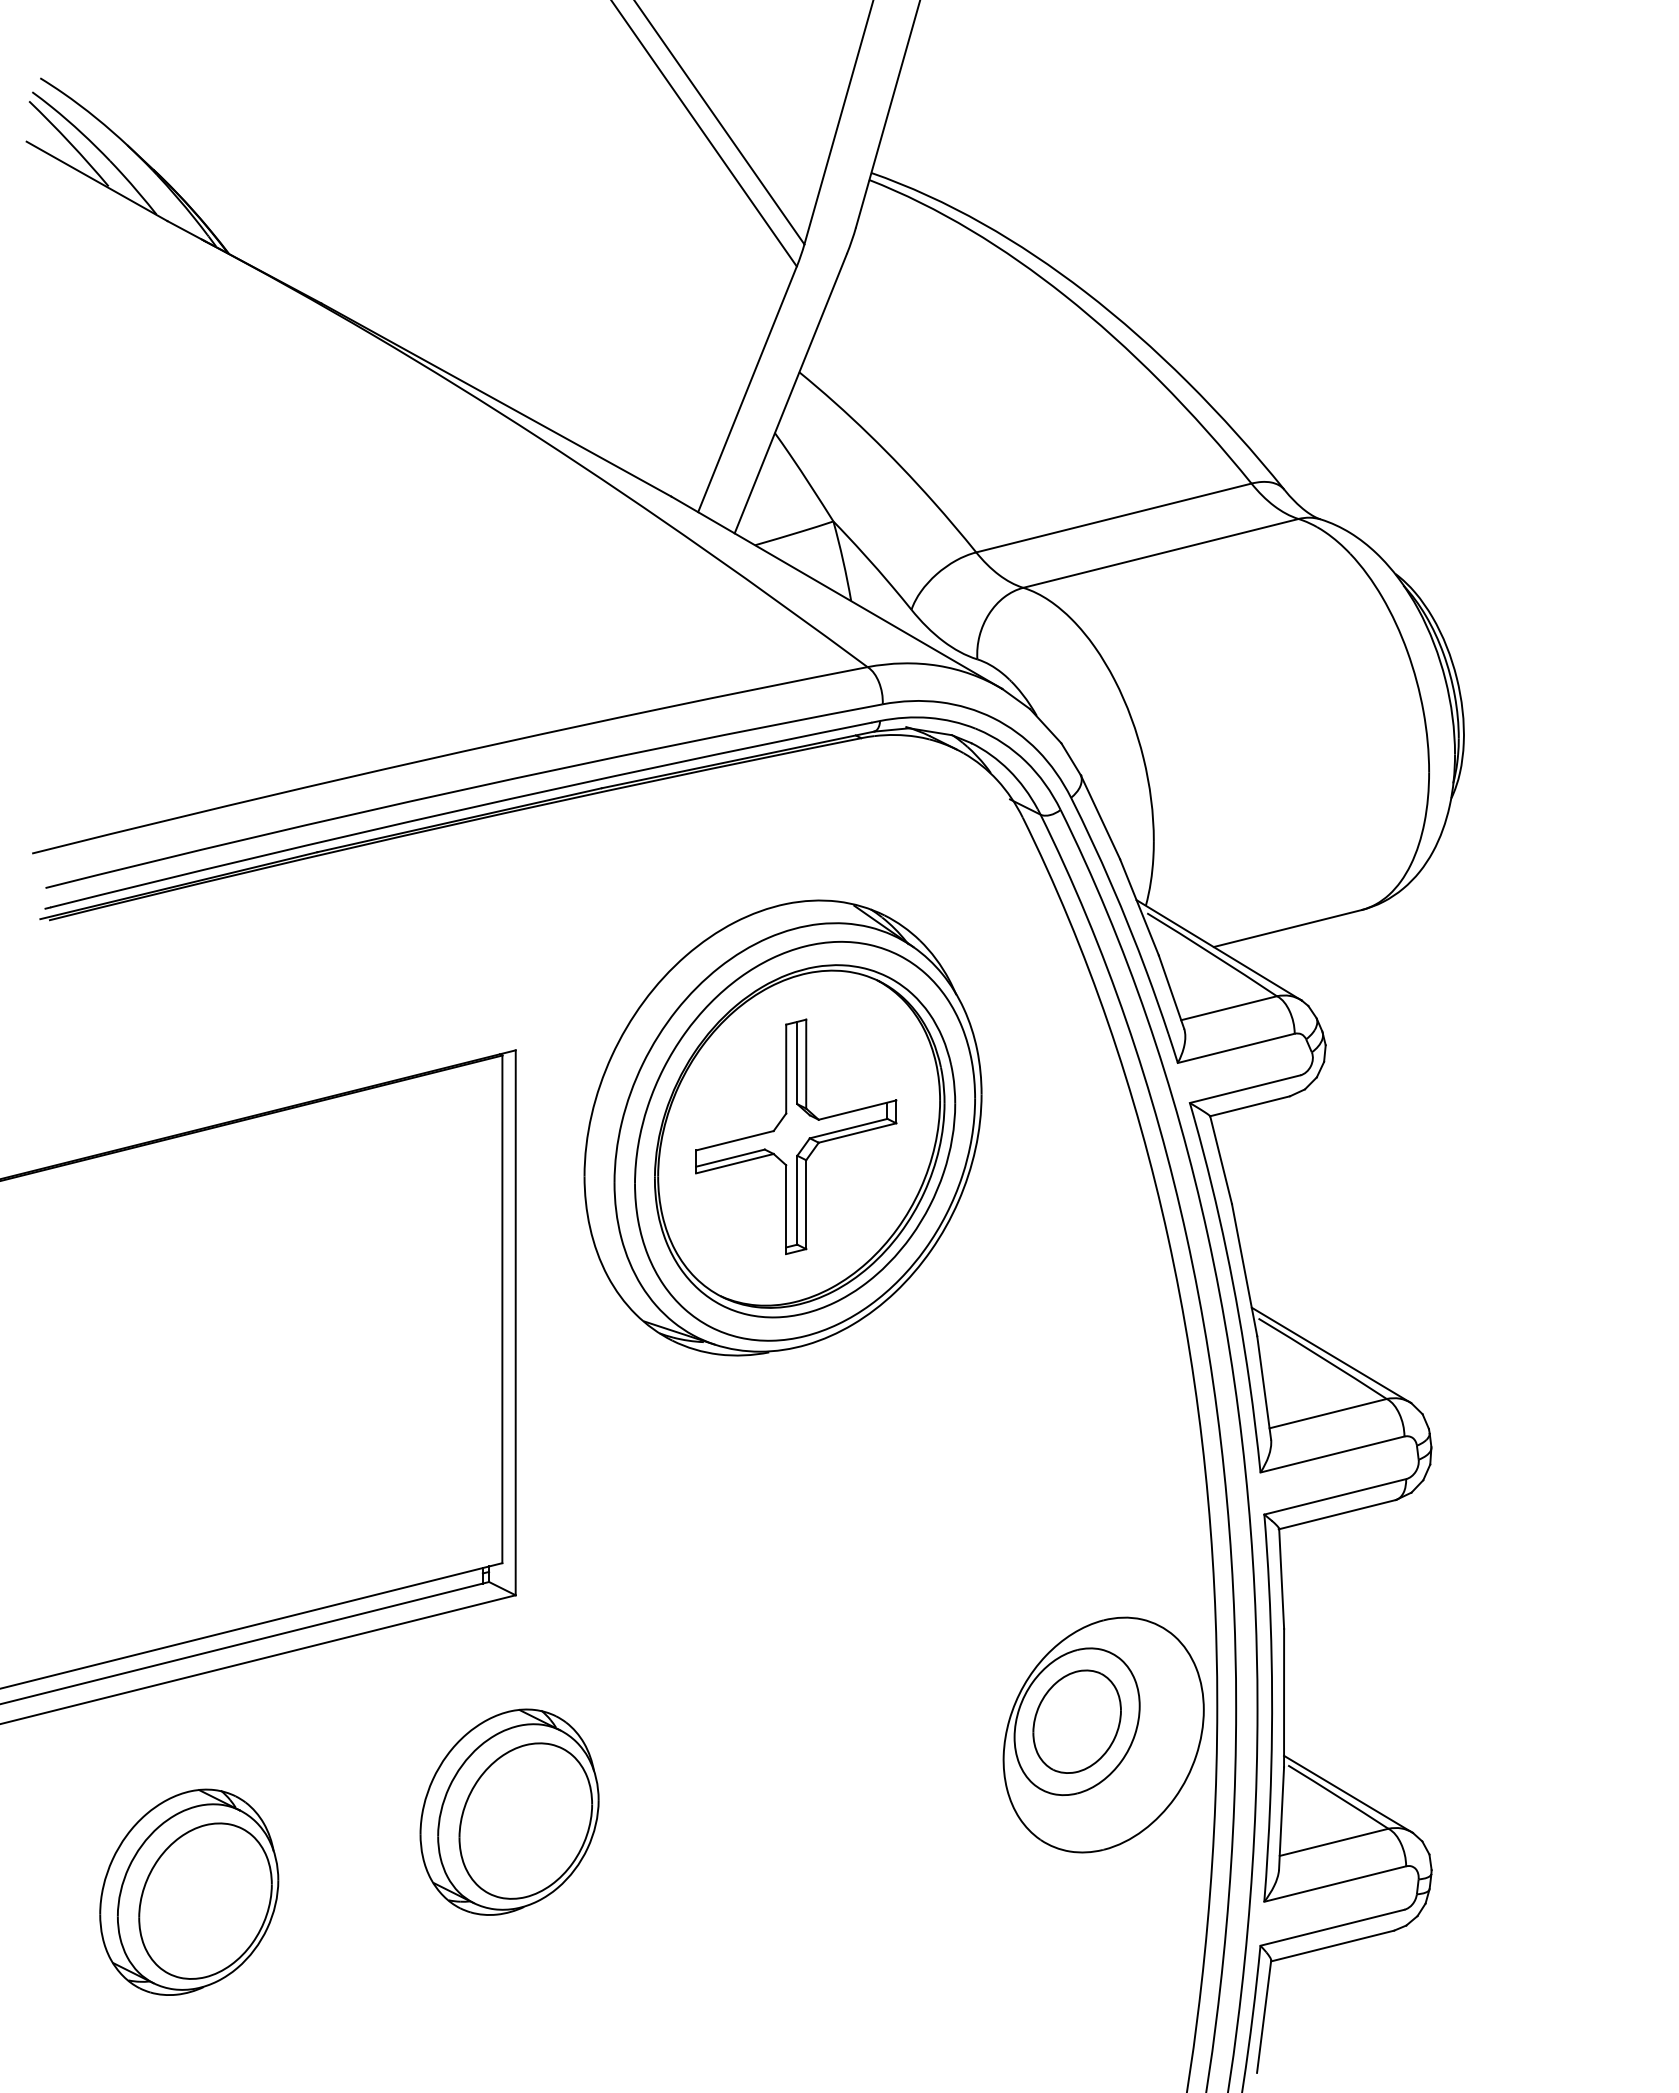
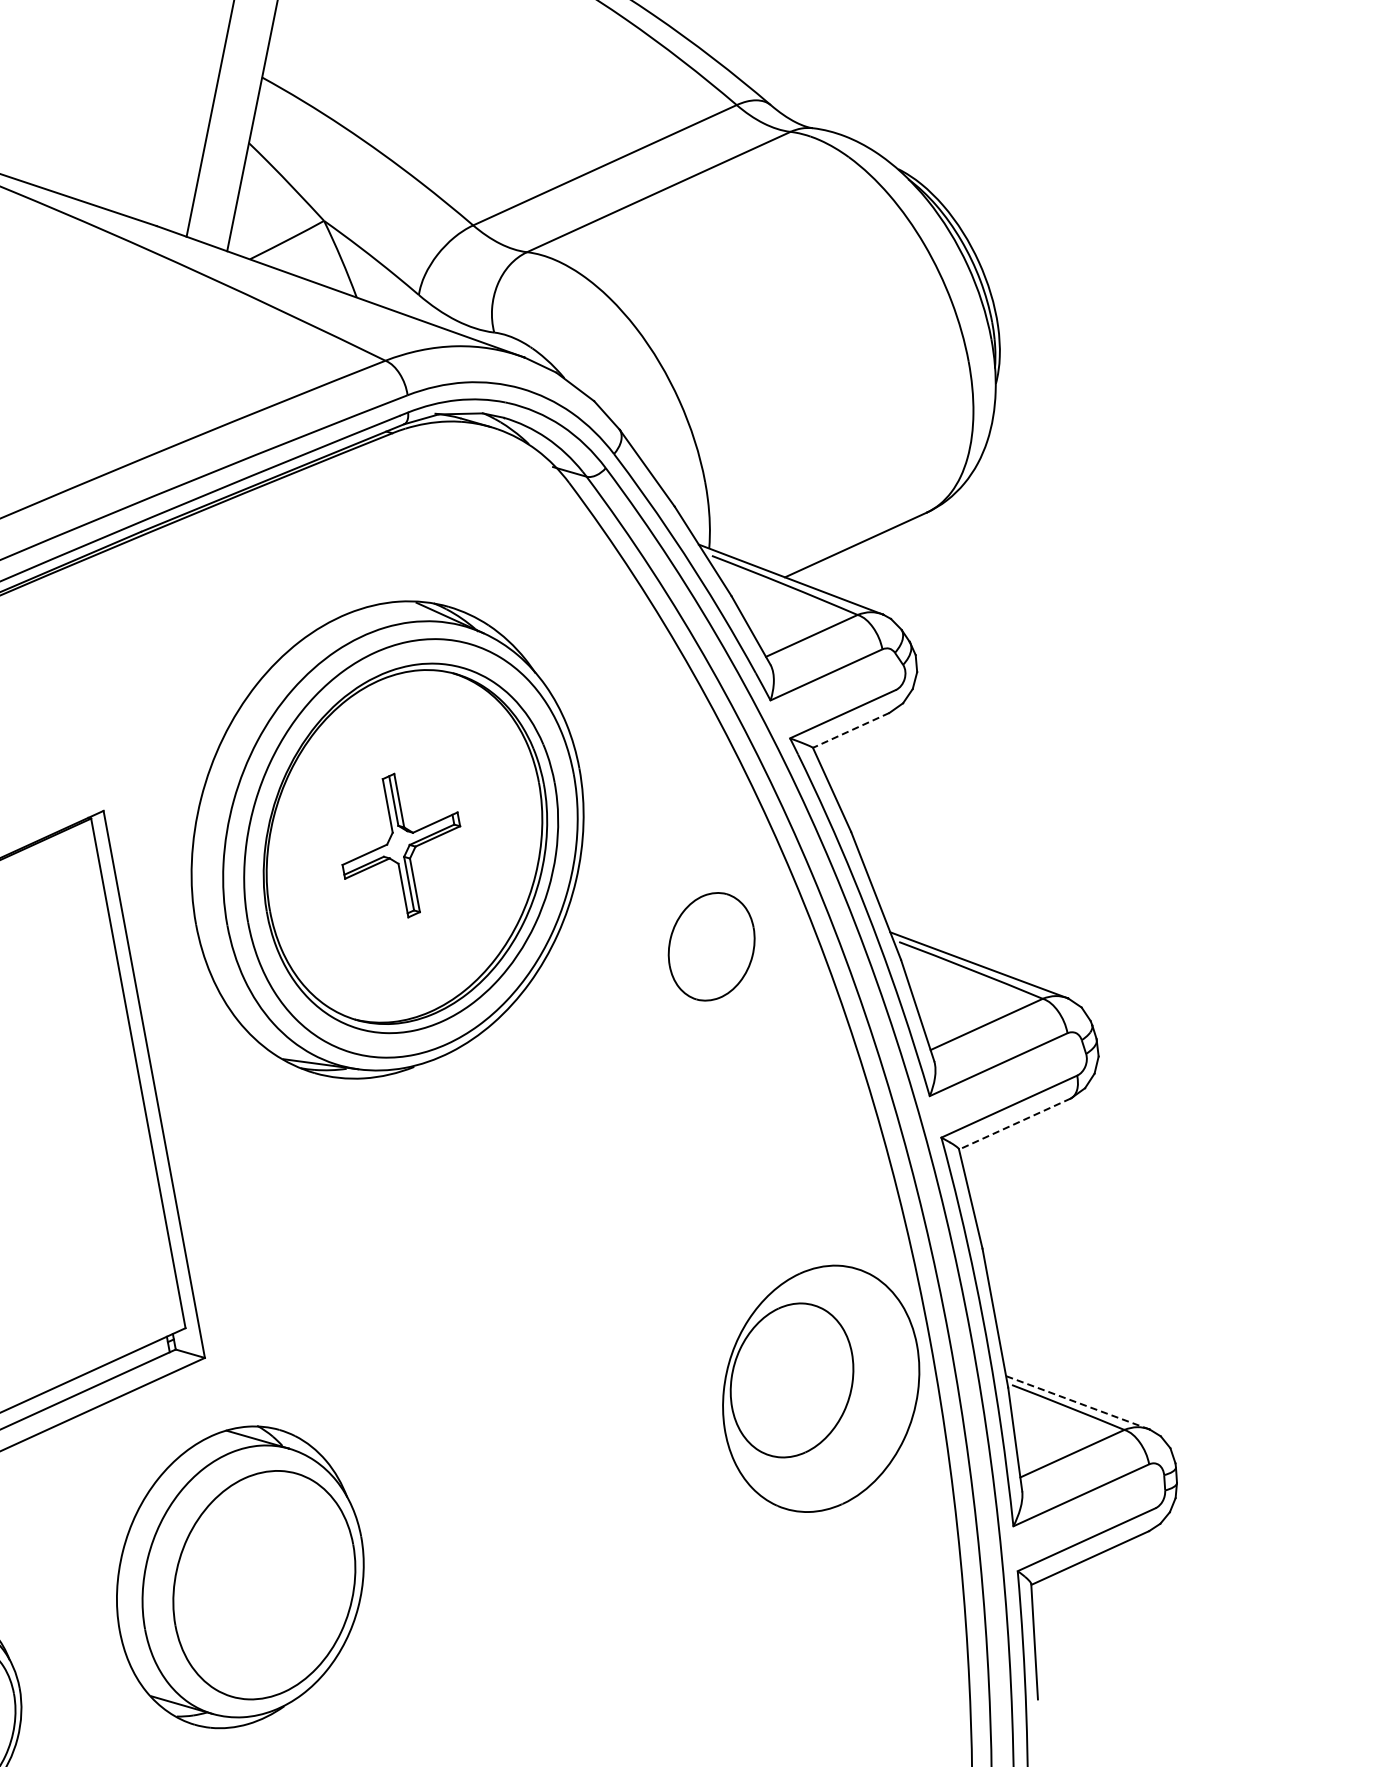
line: (1249, 1106) -> (850, 730), solid -> dashed
part: (796, 1136) -> (401, 845), size x0.6
line: (1336, 1514) -> (1013, 1124), solid -> dashed
part: (1076, 1721) -> (710, 946), moved
line: (1348, 1794) -> (1077, 1402), solid -> dashed
part: (509, 1811) -> (238, 1576), size x1.4

